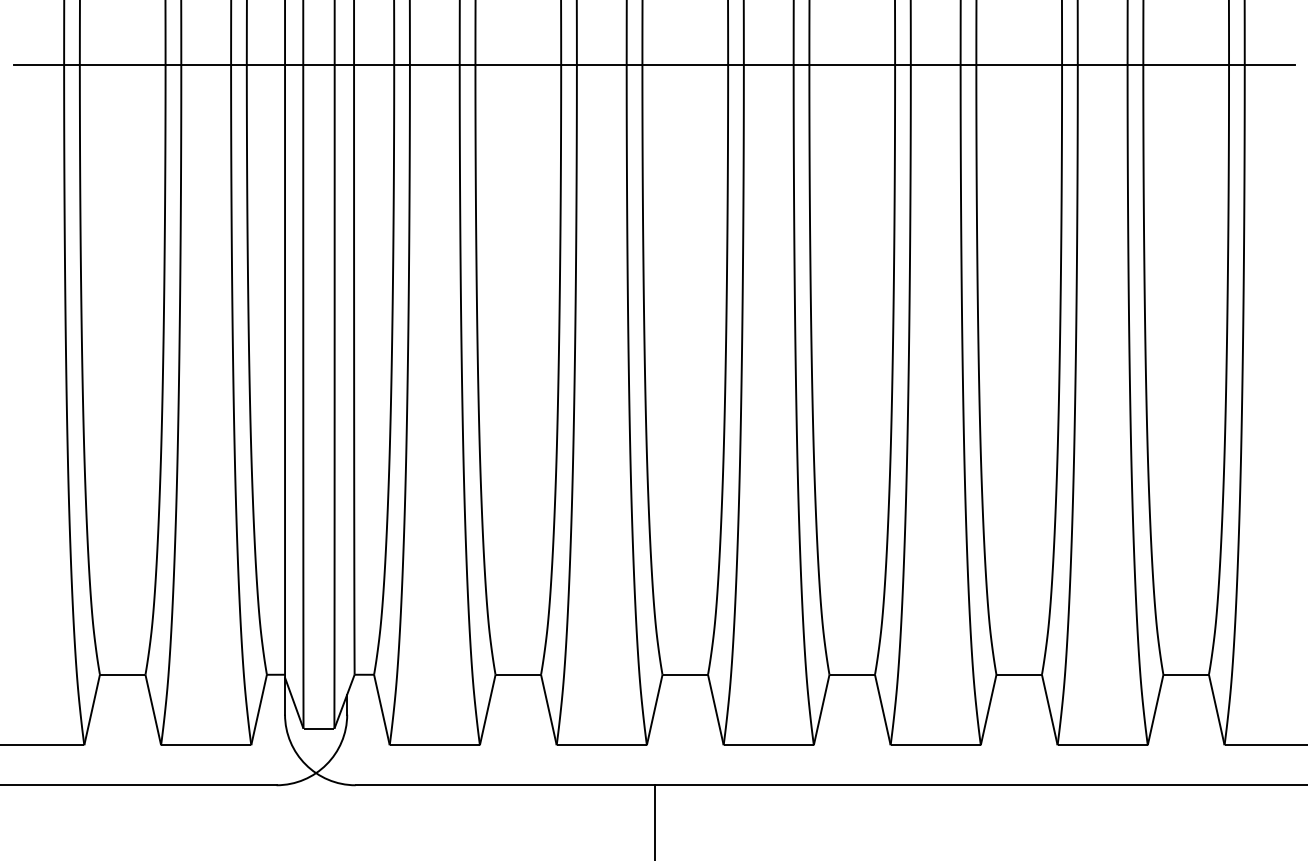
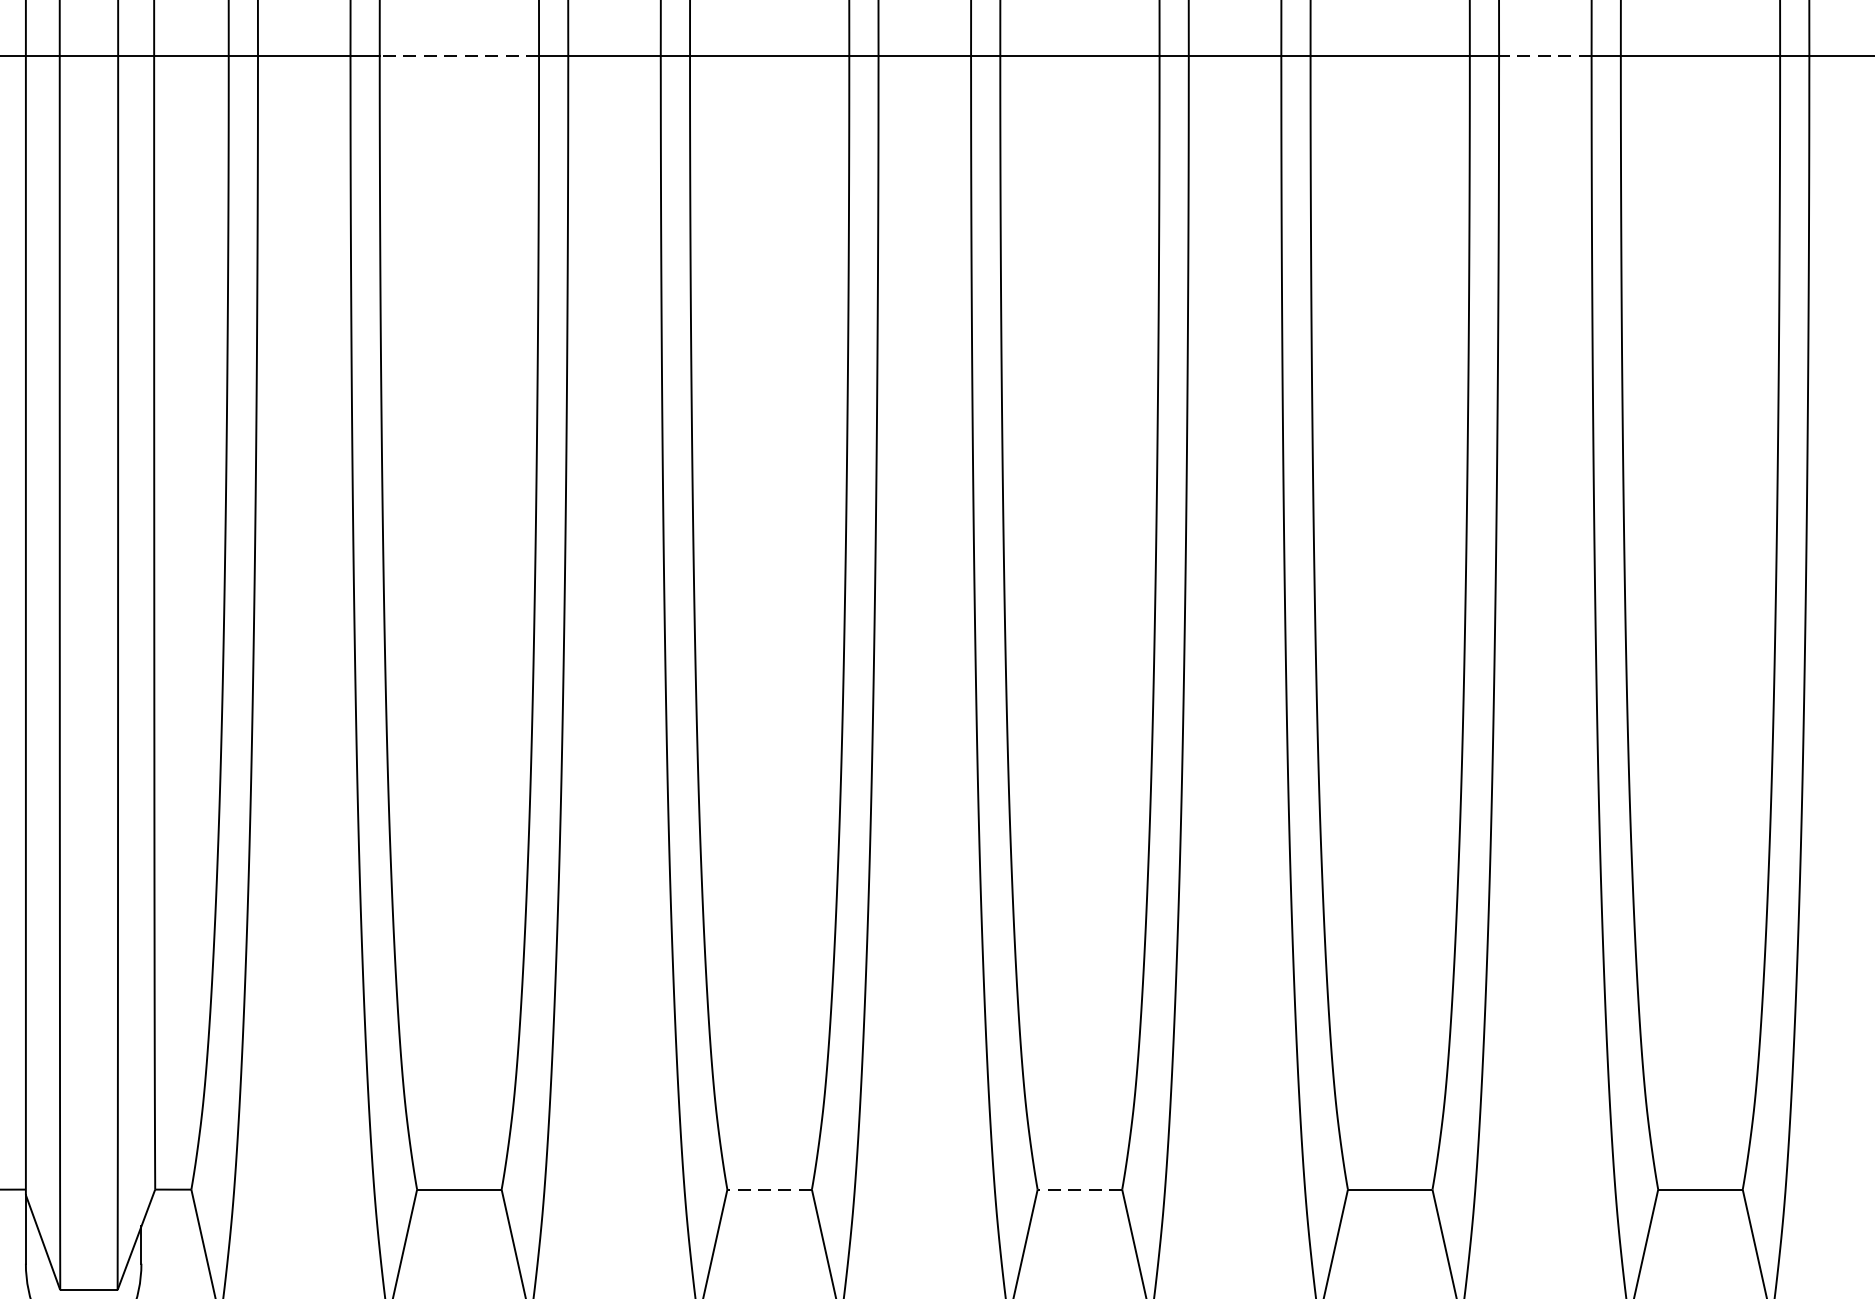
line: (518, 64) -> (459, 55), solid -> dashed
line: (1102, 64) -> (1544, 55), solid -> dashed
line: (684, 674) -> (768, 1189), solid -> dashed
line: (851, 674) -> (1078, 1189), solid -> dashed

